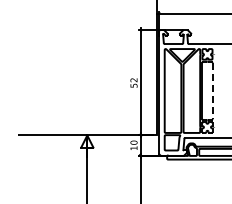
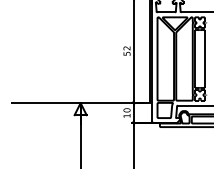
line: (212, 91) -> (204, 59), dashed -> solid

